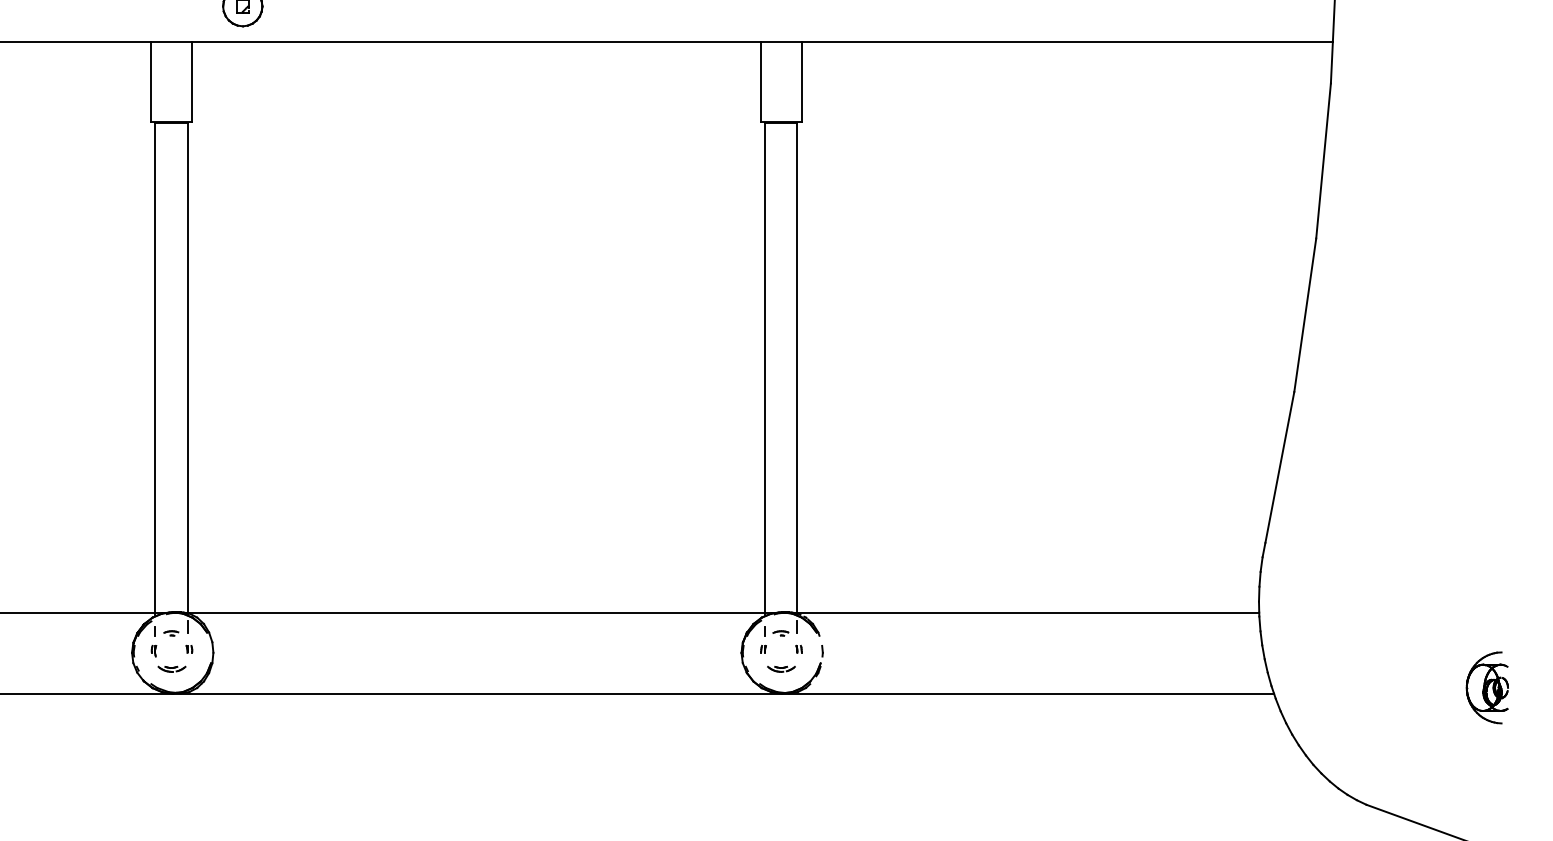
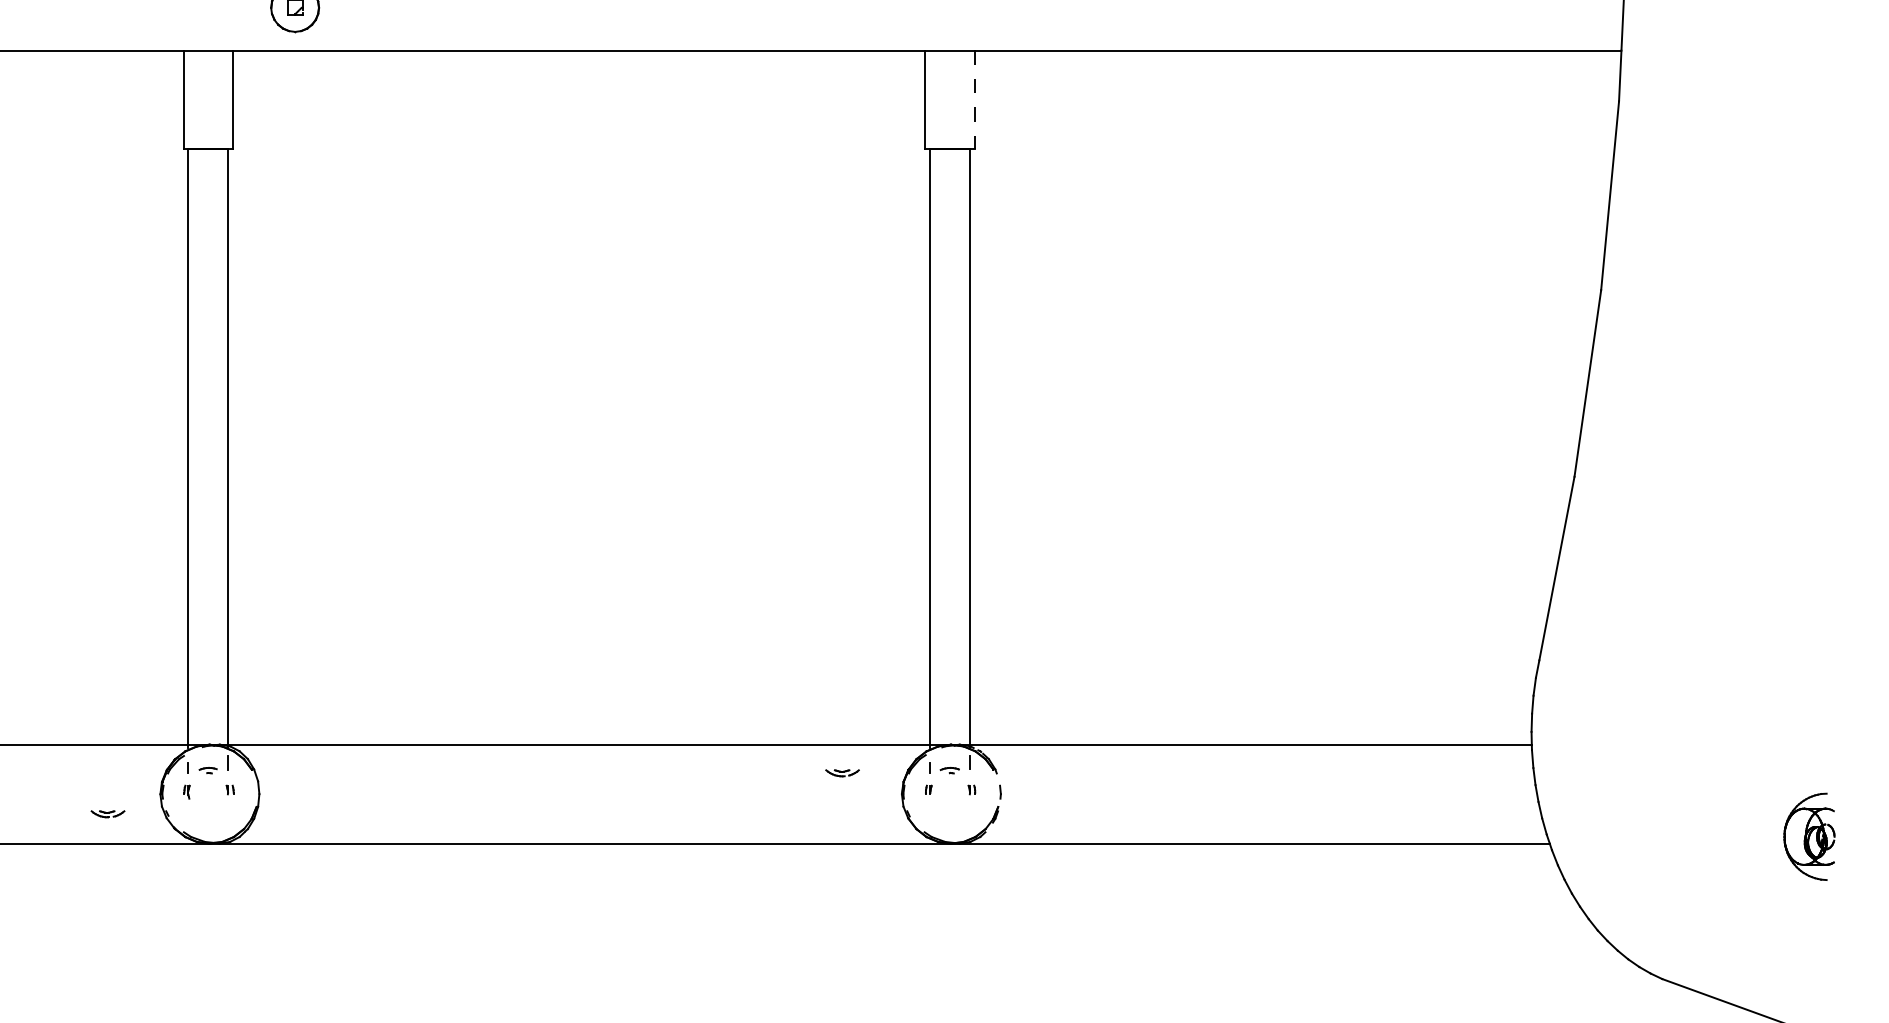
line: (801, 82) -> (974, 100), solid -> dashed
part: (171, 669) -> (107, 814), moved
part: (781, 669) -> (842, 773), moved

